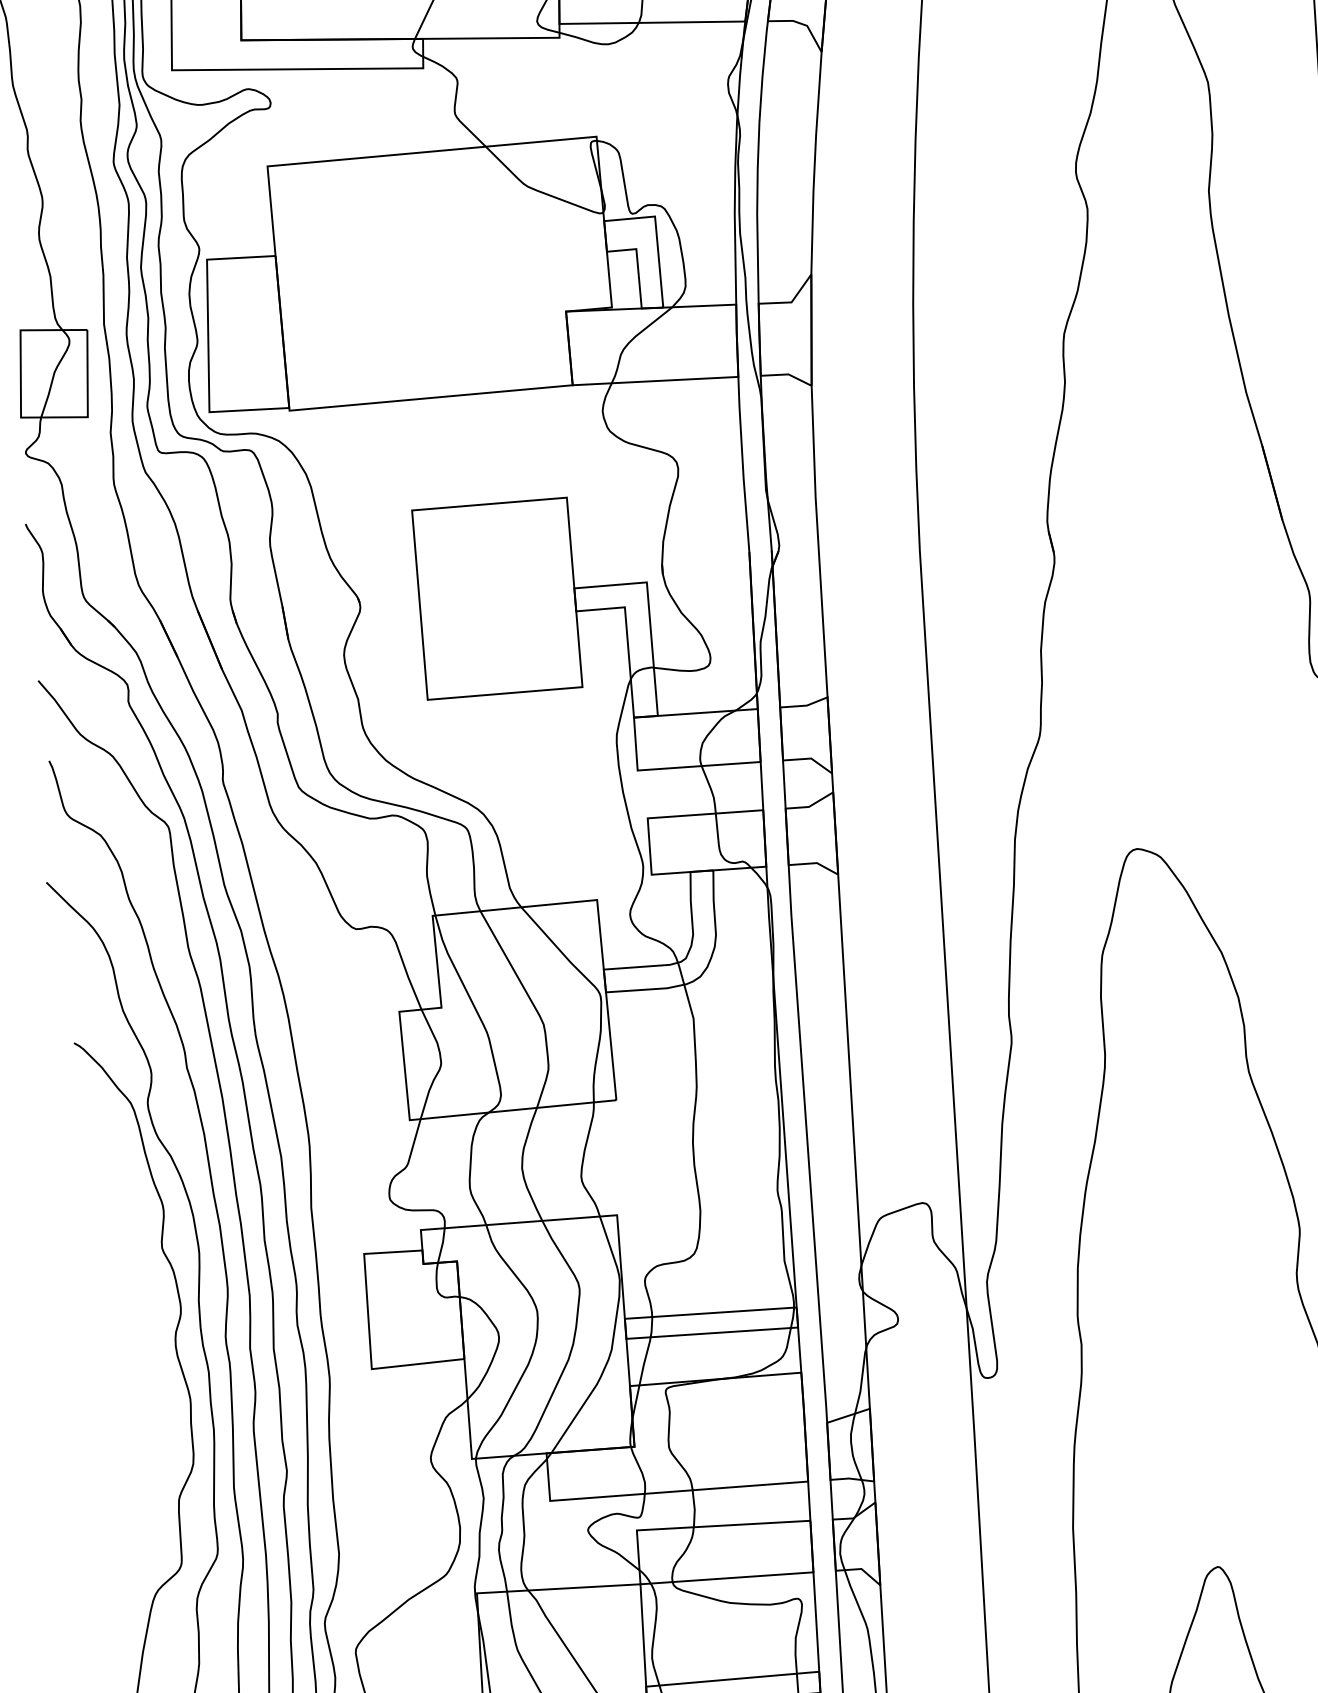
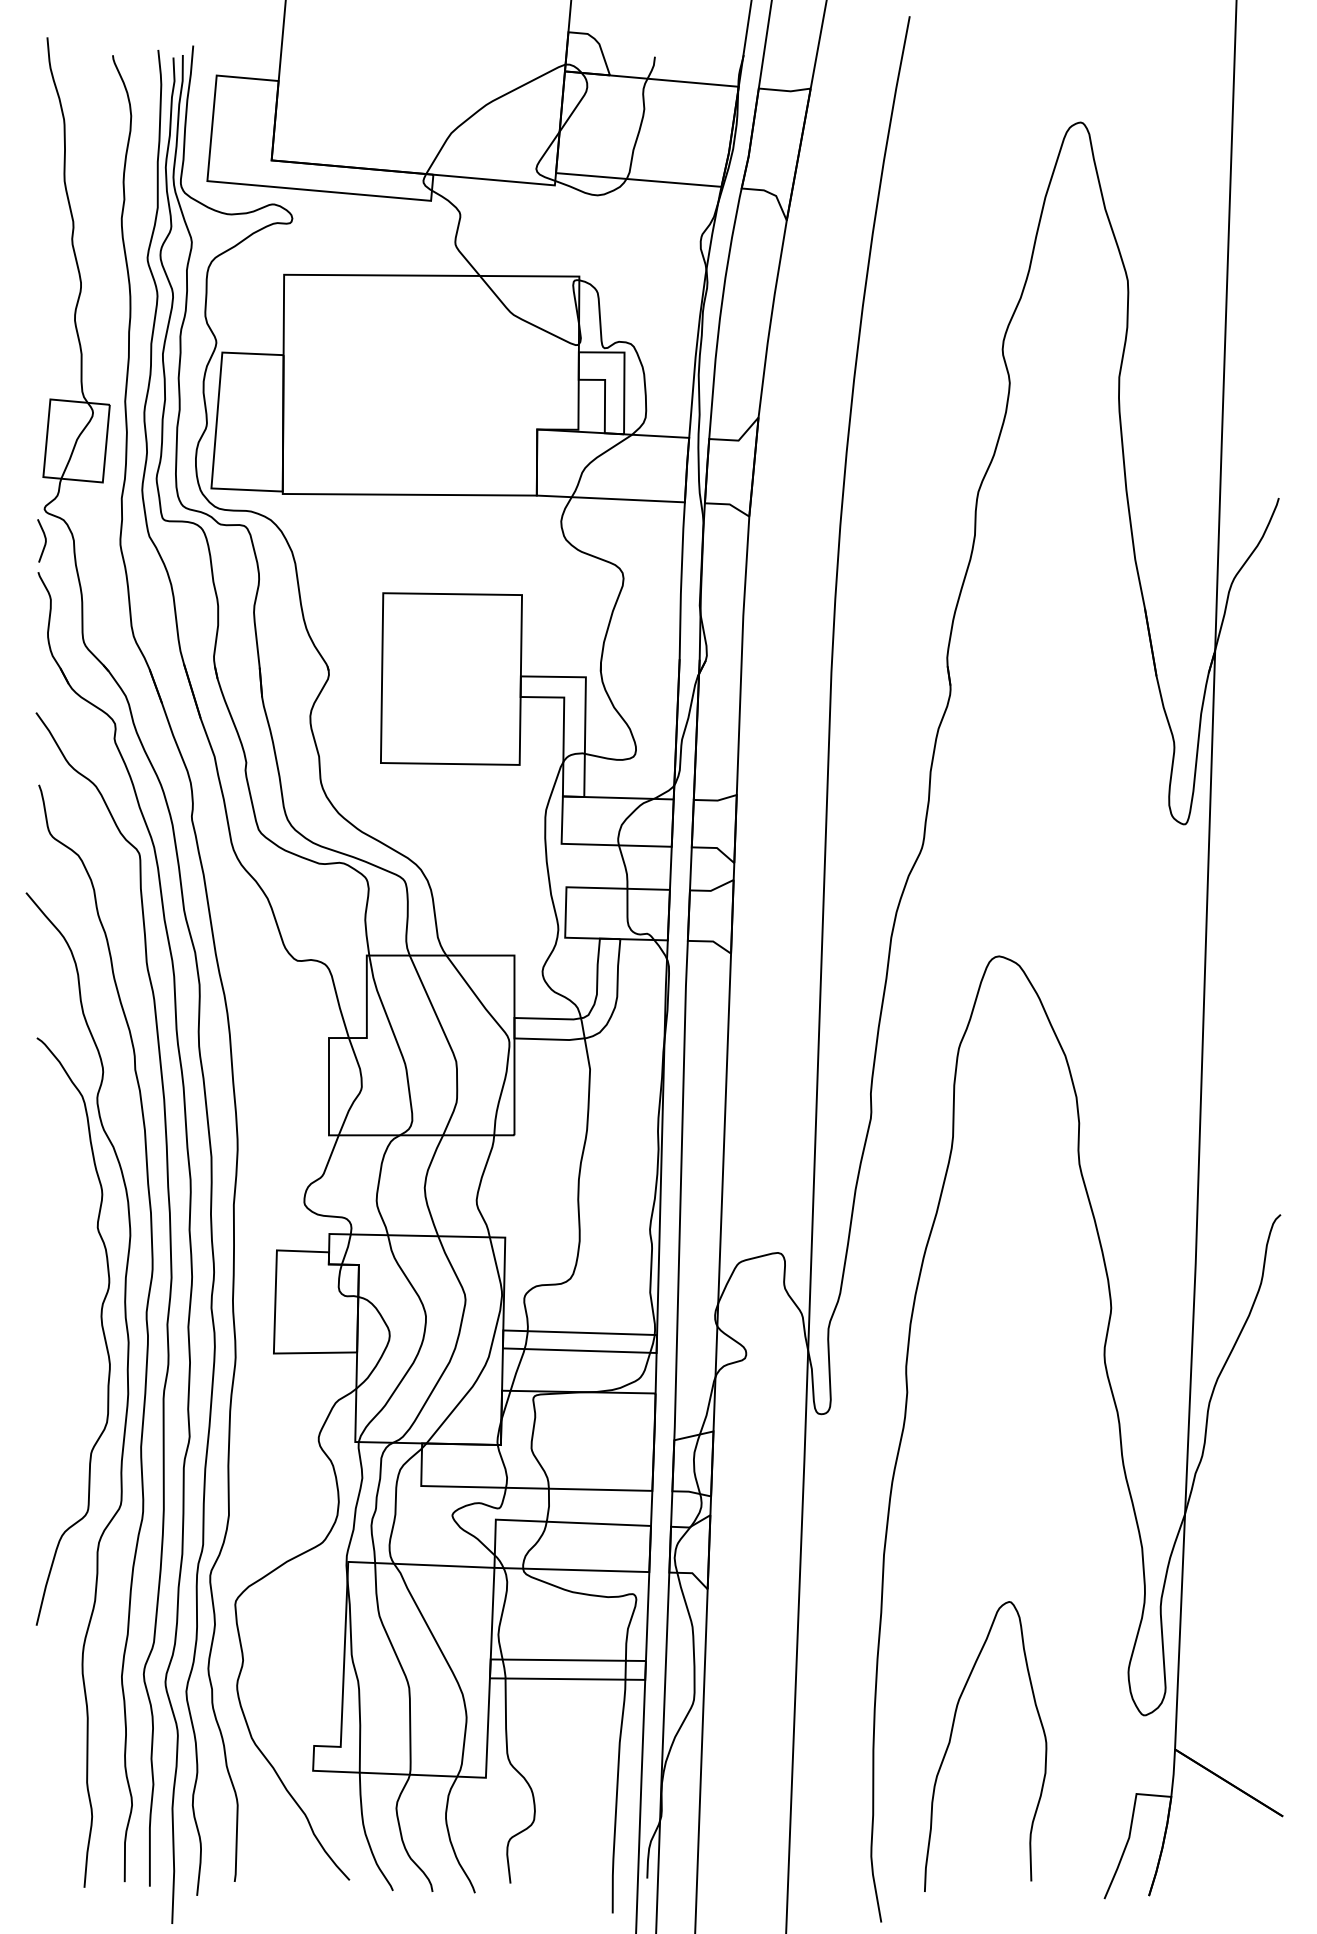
curve: (28, 485) -> (44, 538), added

